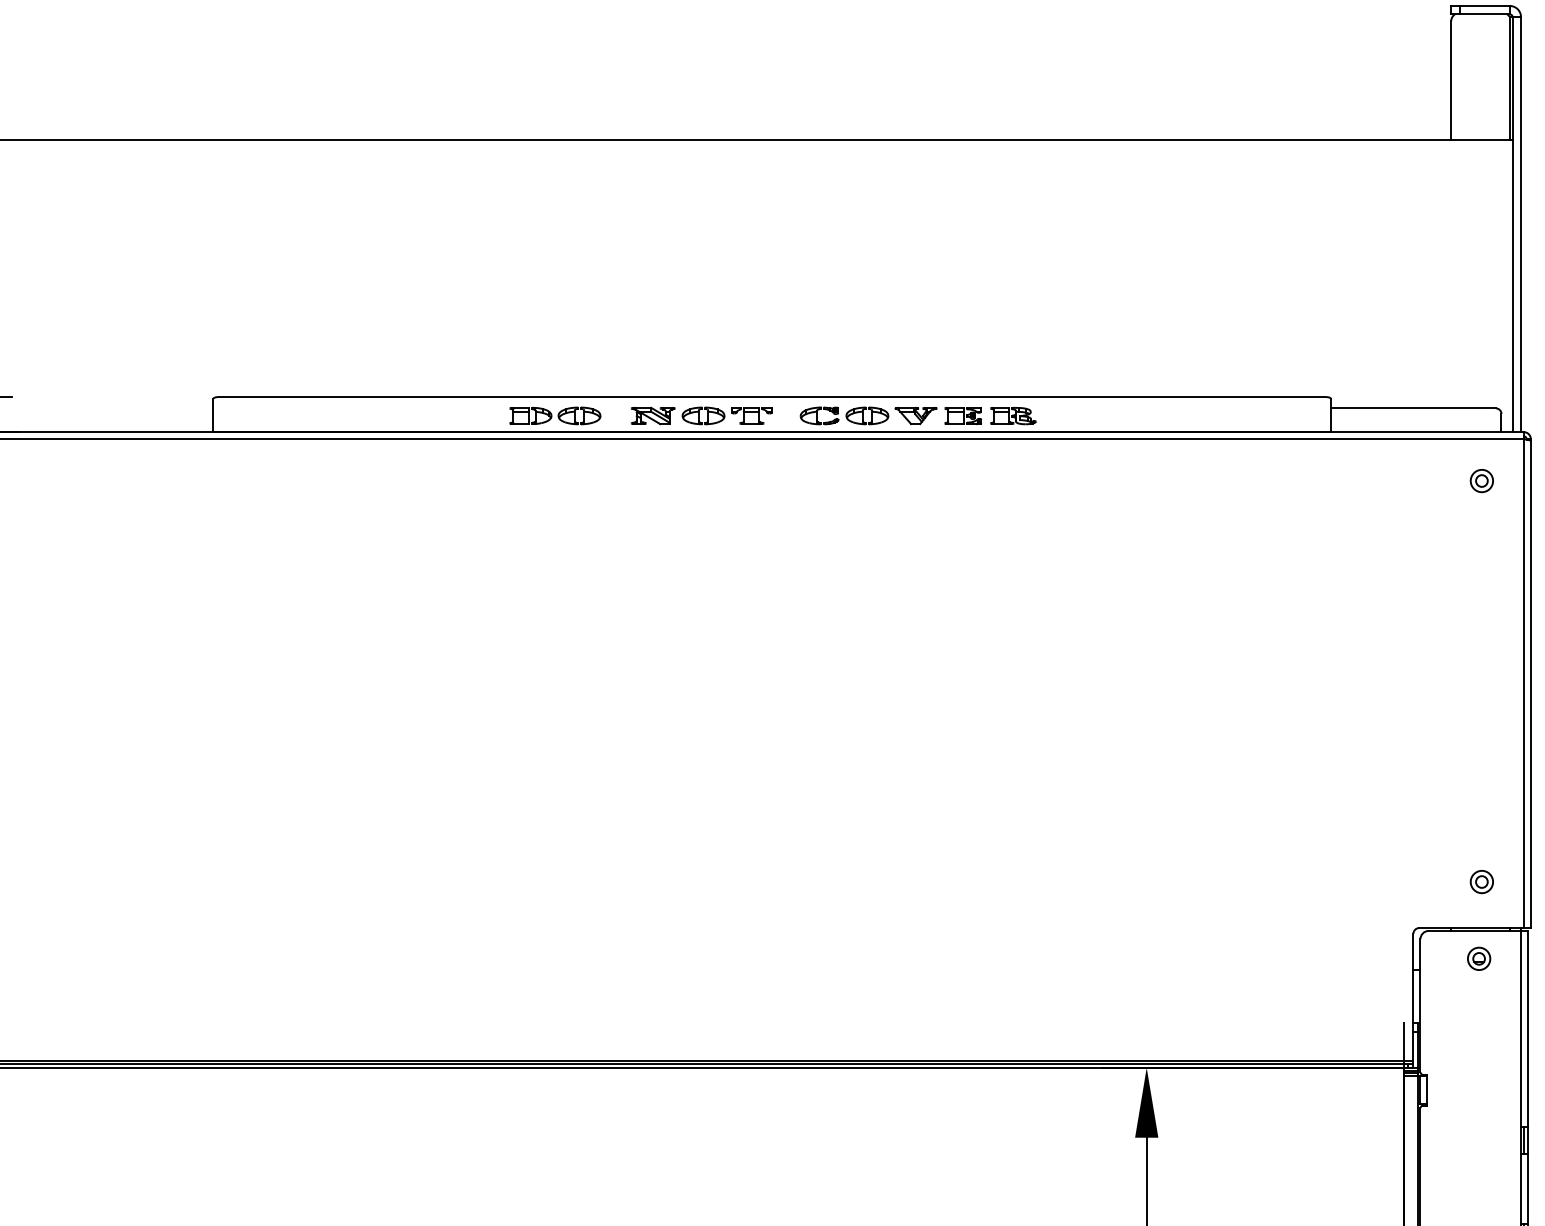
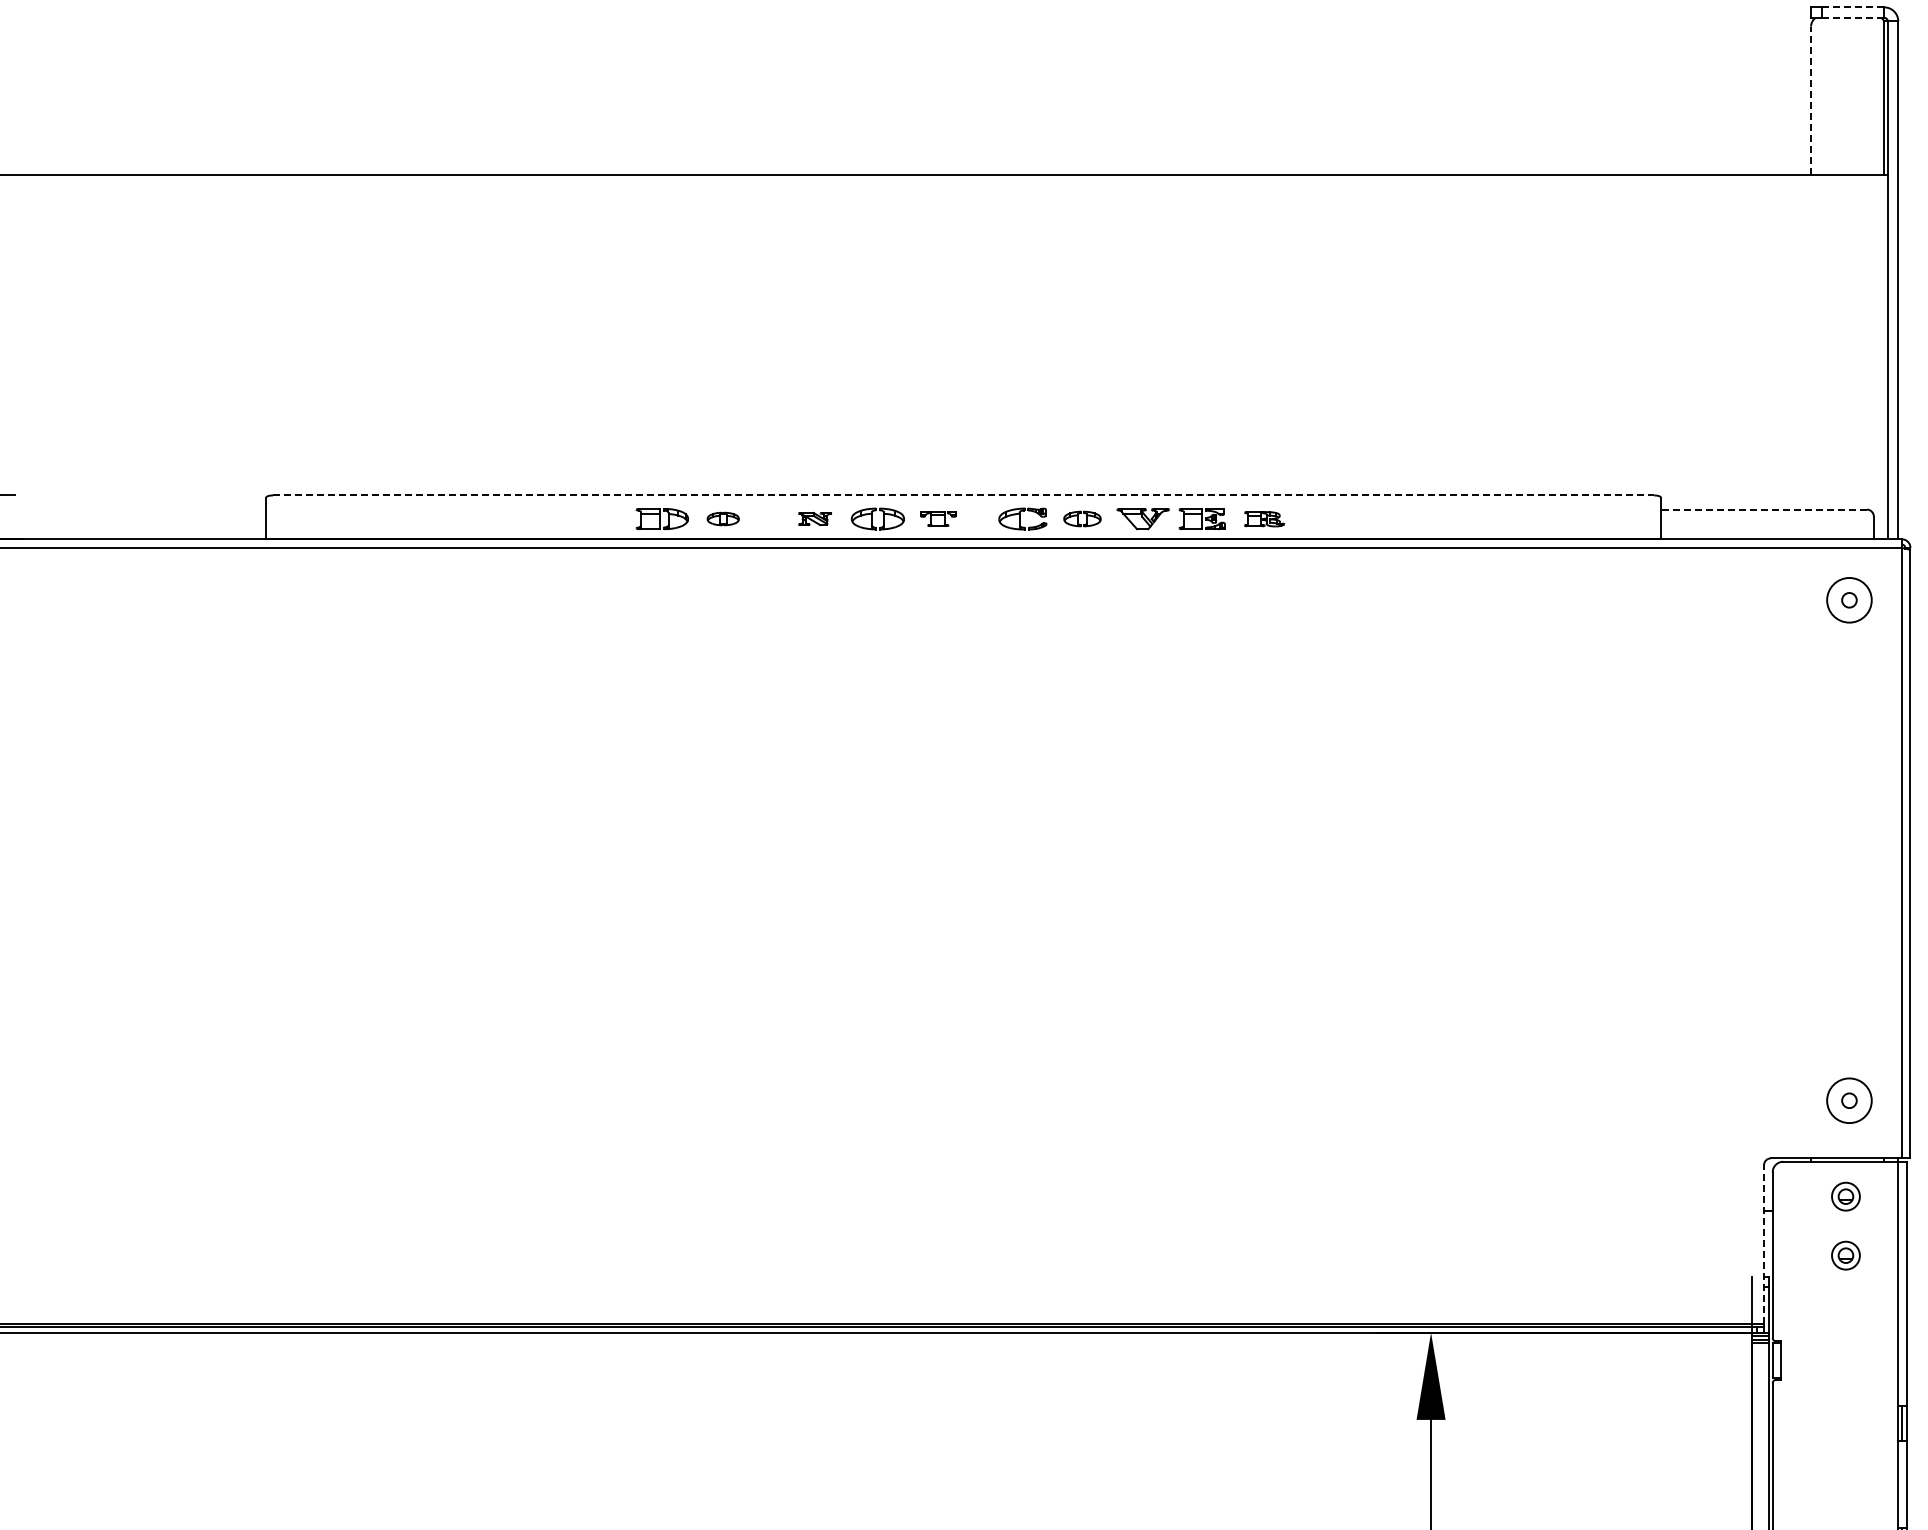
line: (1485, 6) -> (1853, 7), solid -> dashed
line: (1485, 14) -> (1853, 17), solid -> dashed
line: (1451, 80) -> (1811, 100), solid -> dashed
line: (772, 397) -> (963, 495), solid -> dashed
line: (1413, 408) -> (1764, 509), solid -> dashed
part: (579, 415) -> (723, 518), size x0.6
part: (652, 415) -> (814, 518), size x0.6
part: (752, 415) -> (938, 518), size x0.7
part: (867, 415) -> (1082, 518), size x0.7
part: (1013, 416) -> (1264, 519), size x0.7
circle: (1481, 481) -> (1849, 600), size x1.6
circle: (1481, 881) -> (1849, 1100), size x1.6
line: (1413, 997) -> (1764, 1244), solid -> dashed
part: (1478, 1005) -> (1845, 1255), added

